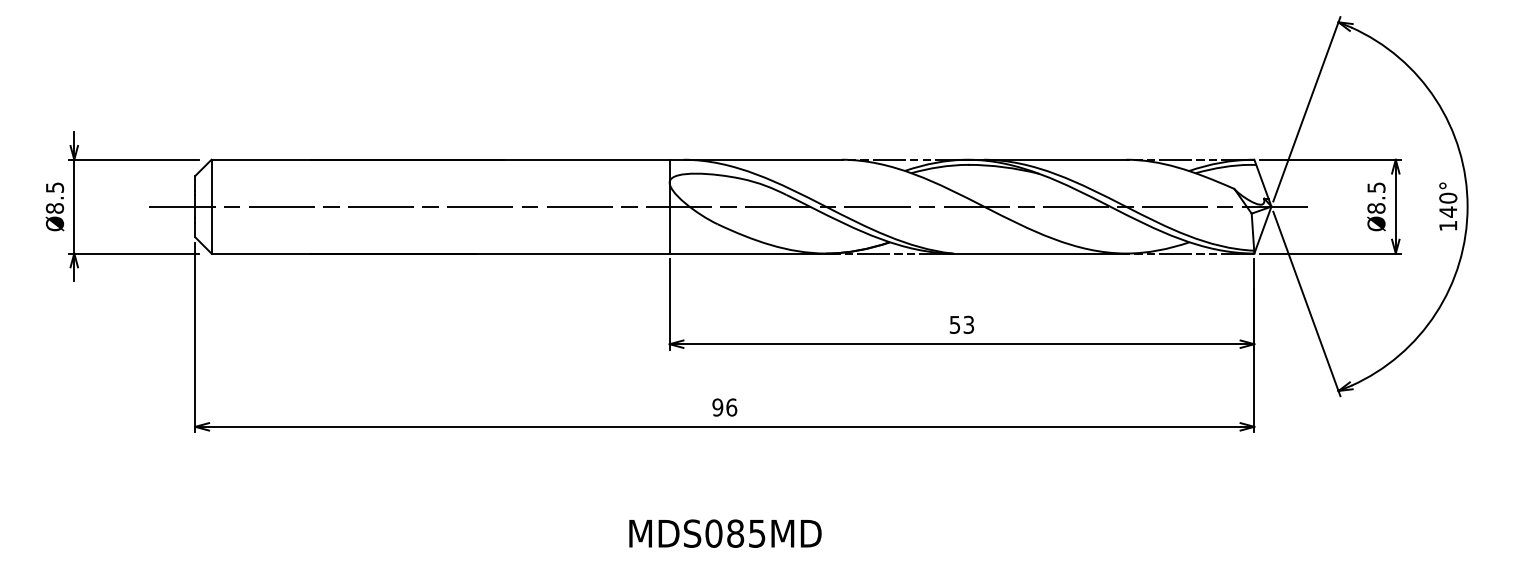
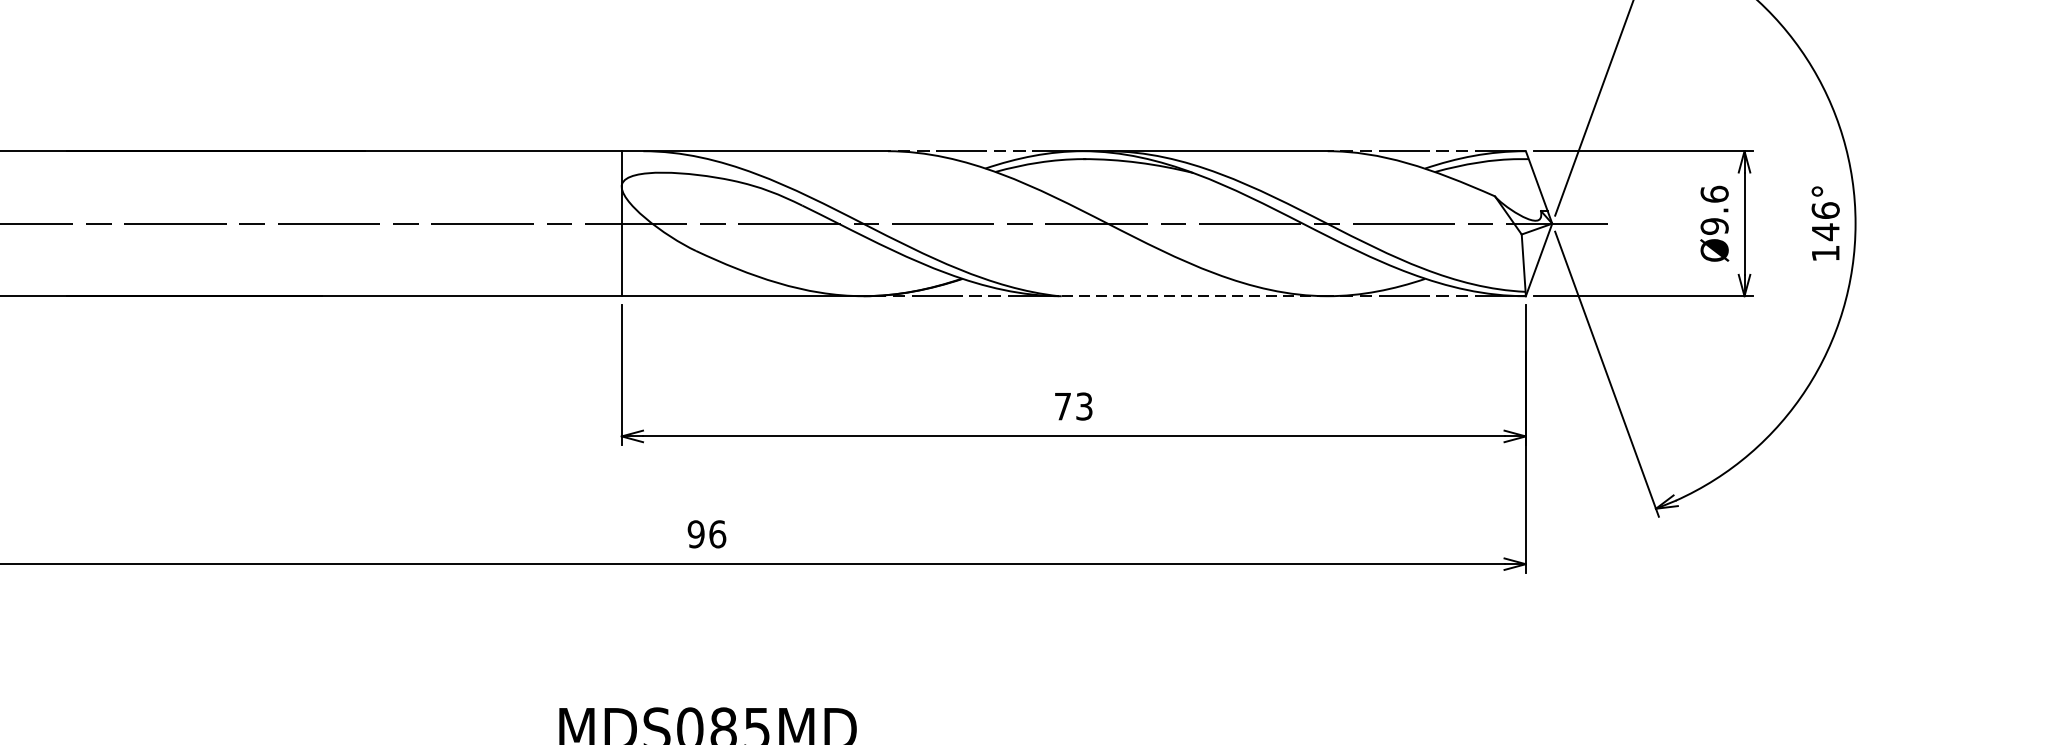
text: (1376, 197) -> (1714, 209), Ø8.5 -> Ø9.6
text: (1448, 197) -> (1826, 209), 140° -> 146°
line: (1039, 253) -> (1193, 296), solid -> dashed
text: (954, 324) -> (1062, 405), 53 -> 73

